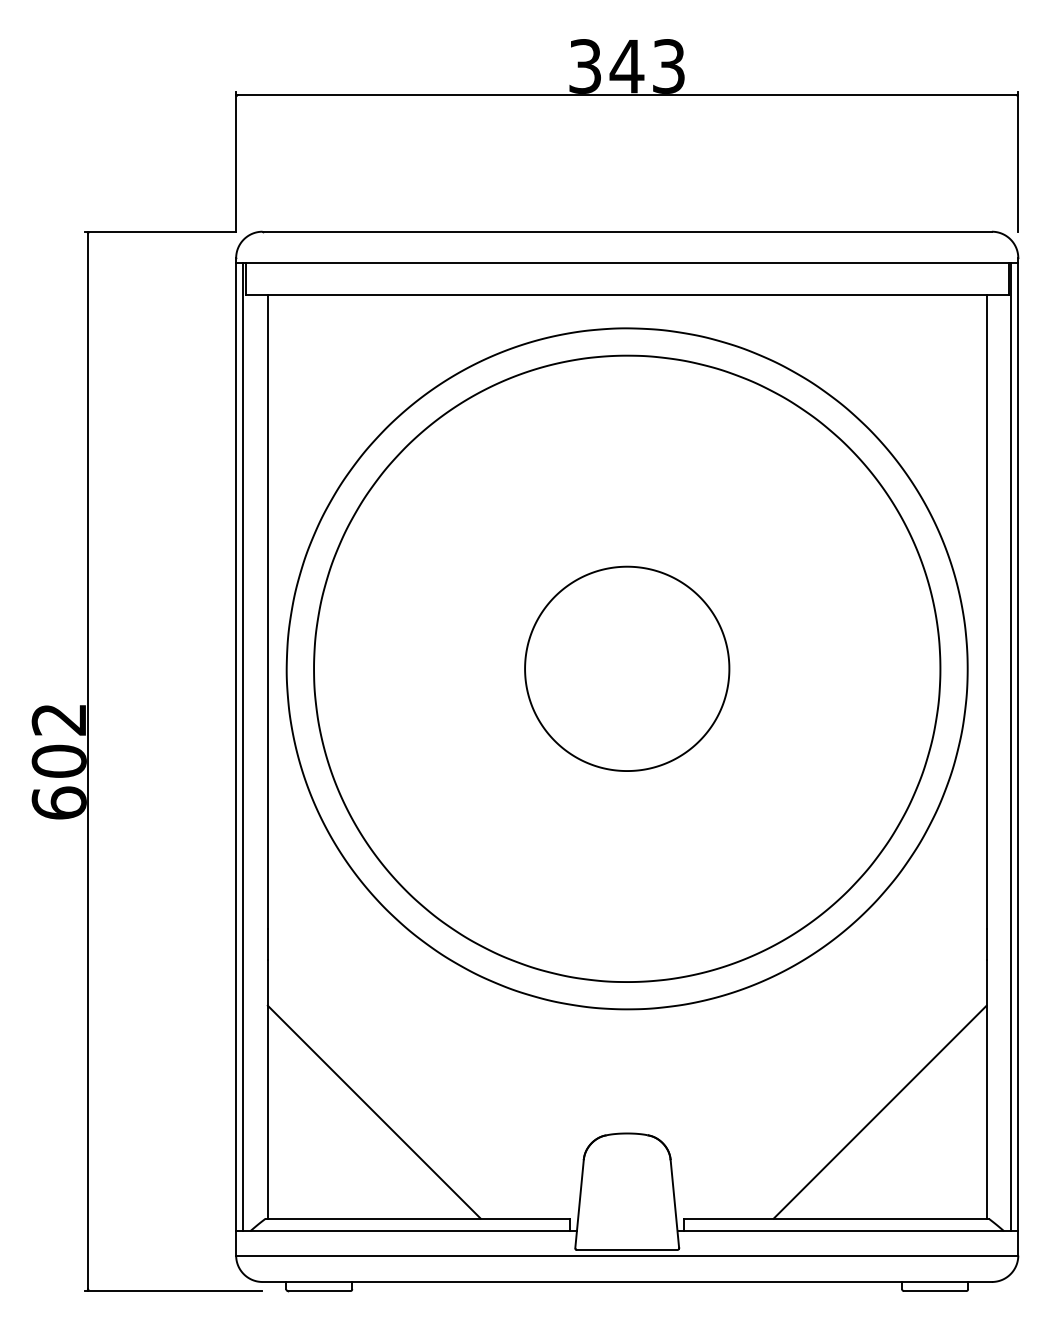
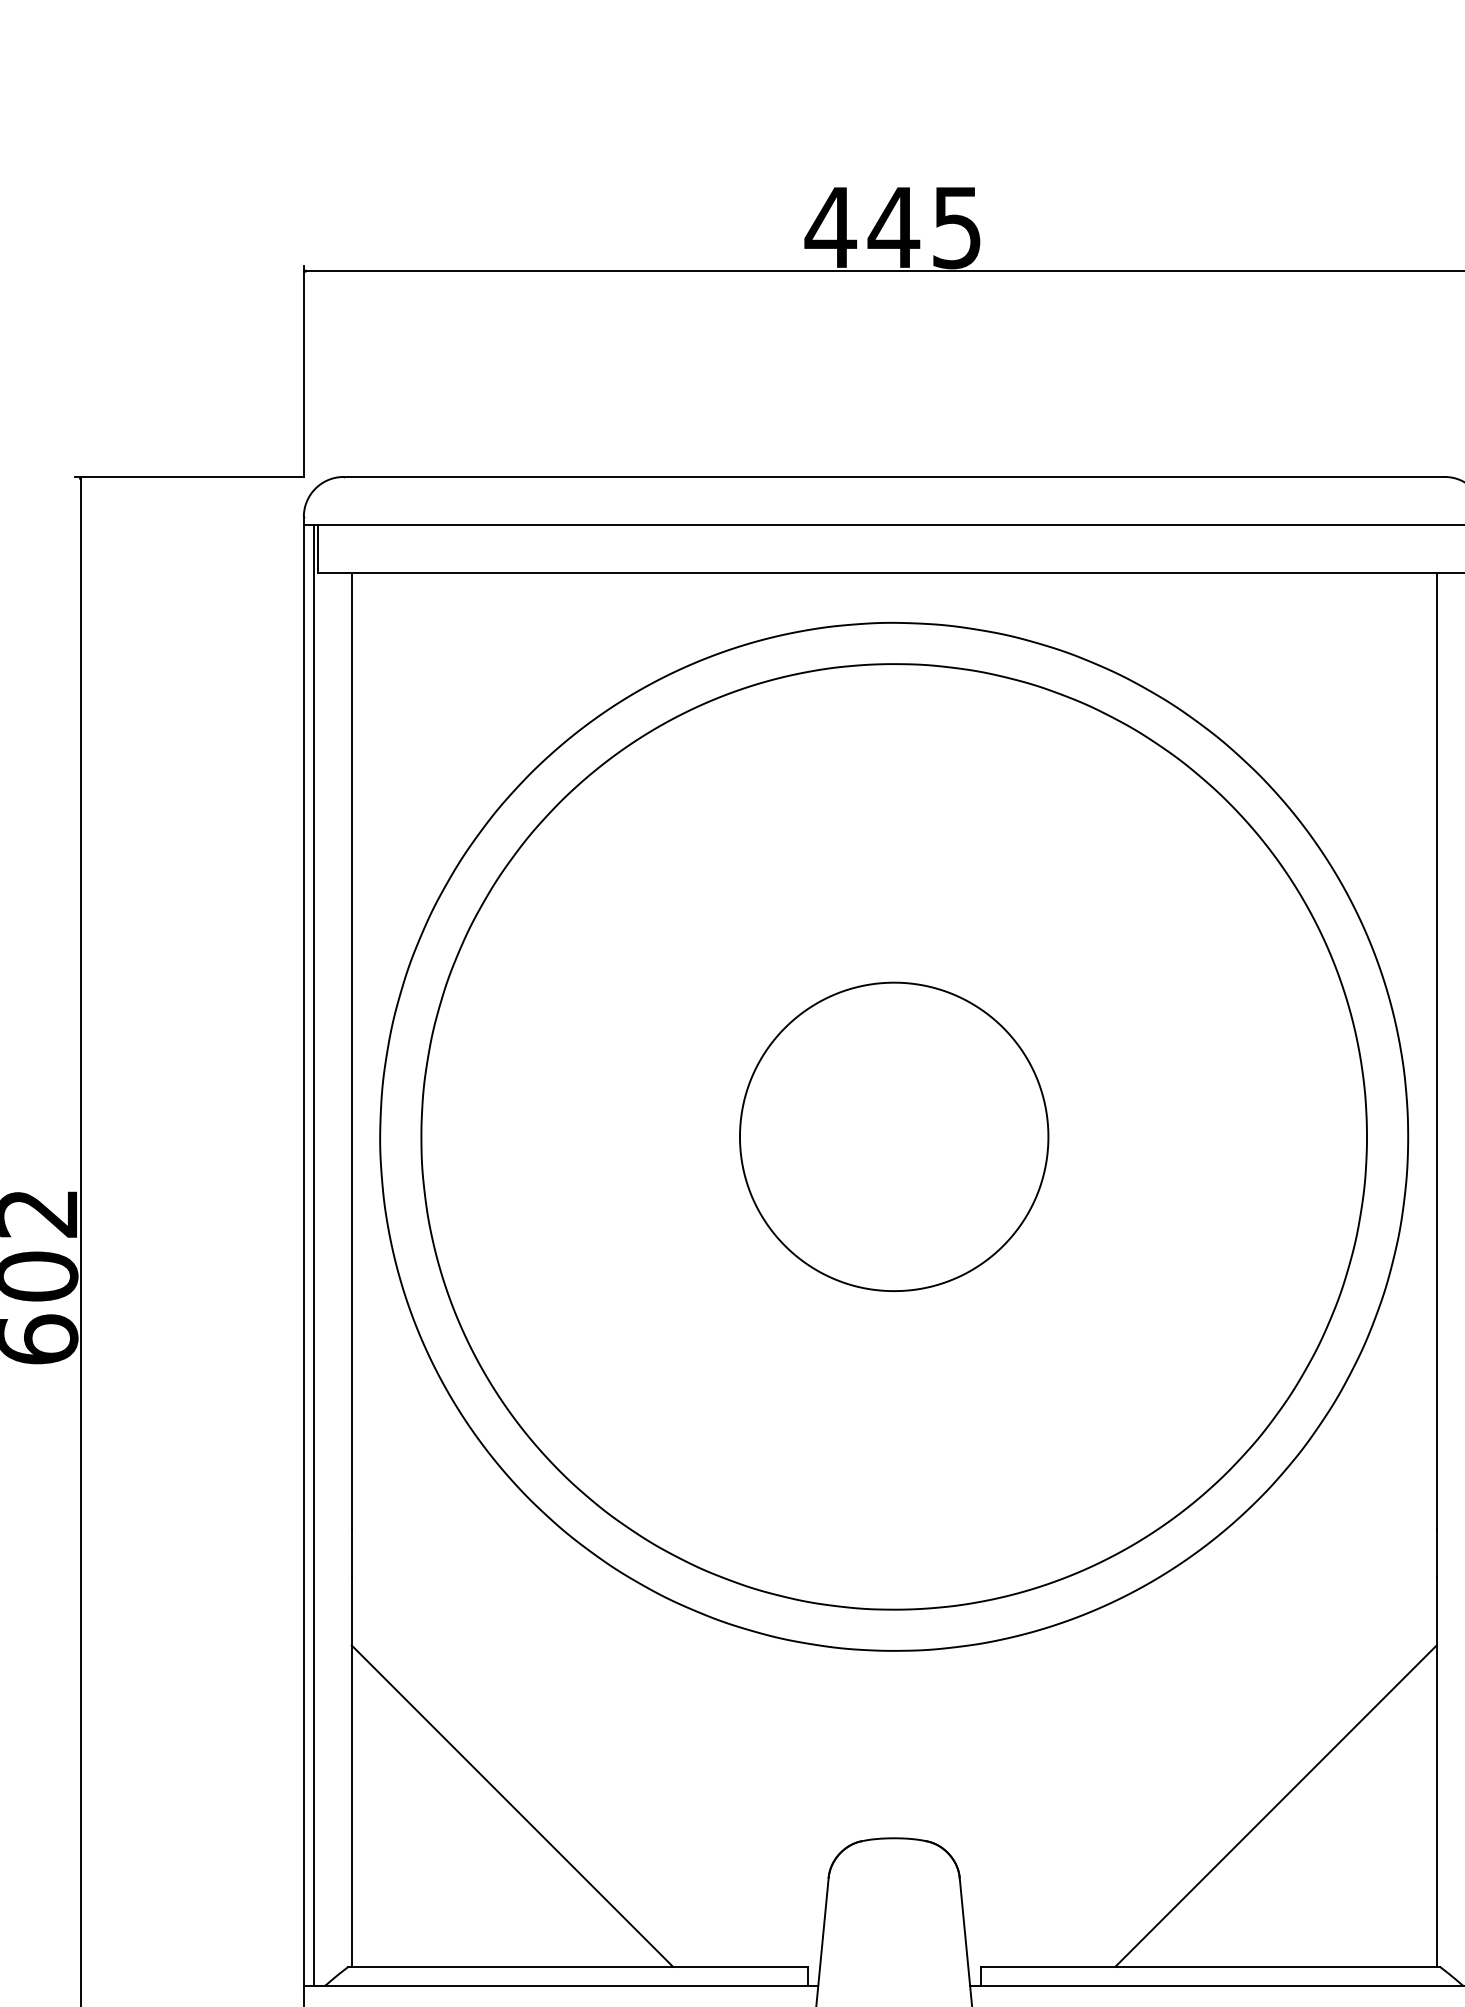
text: (625, 66) -> (891, 227), 343 -> 445

